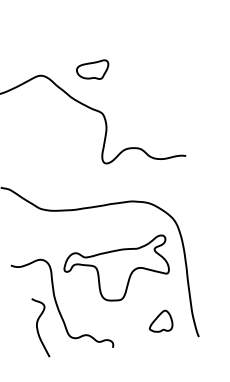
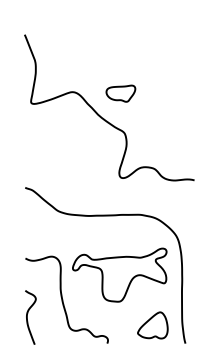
part: (160, 321) -> (152, 325), size x1.43
curve: (37, 328) -> (27, 317), moved

